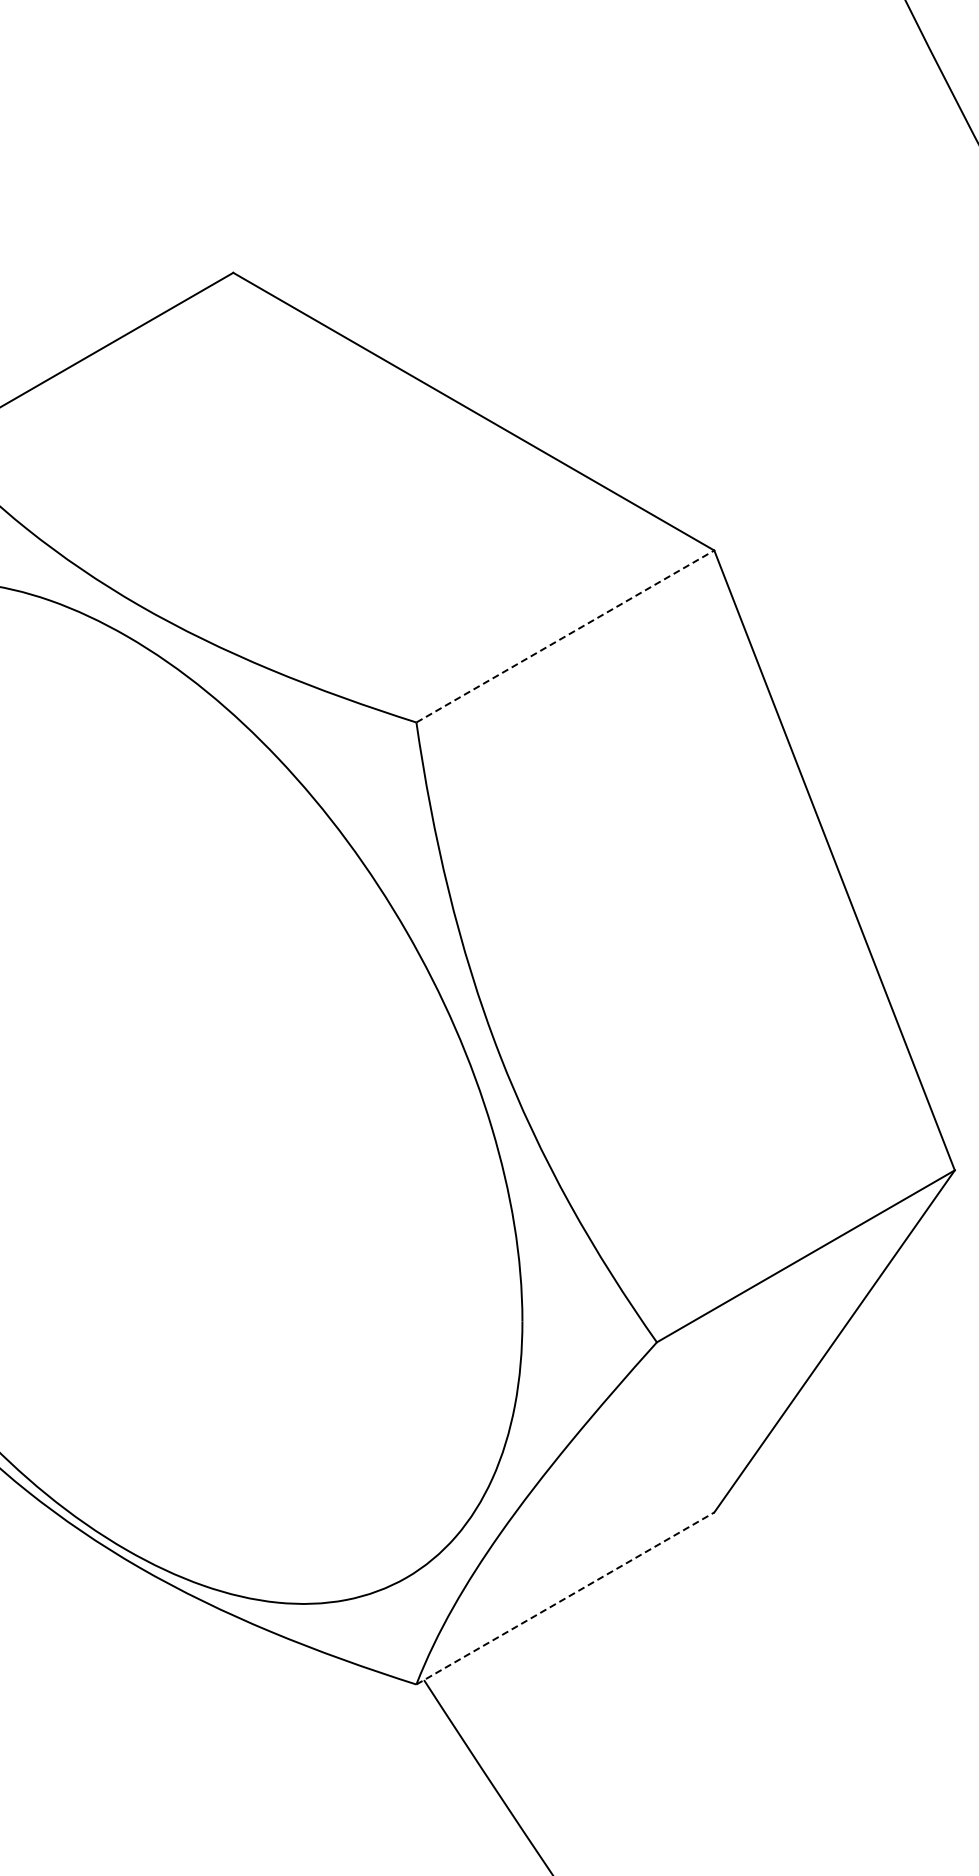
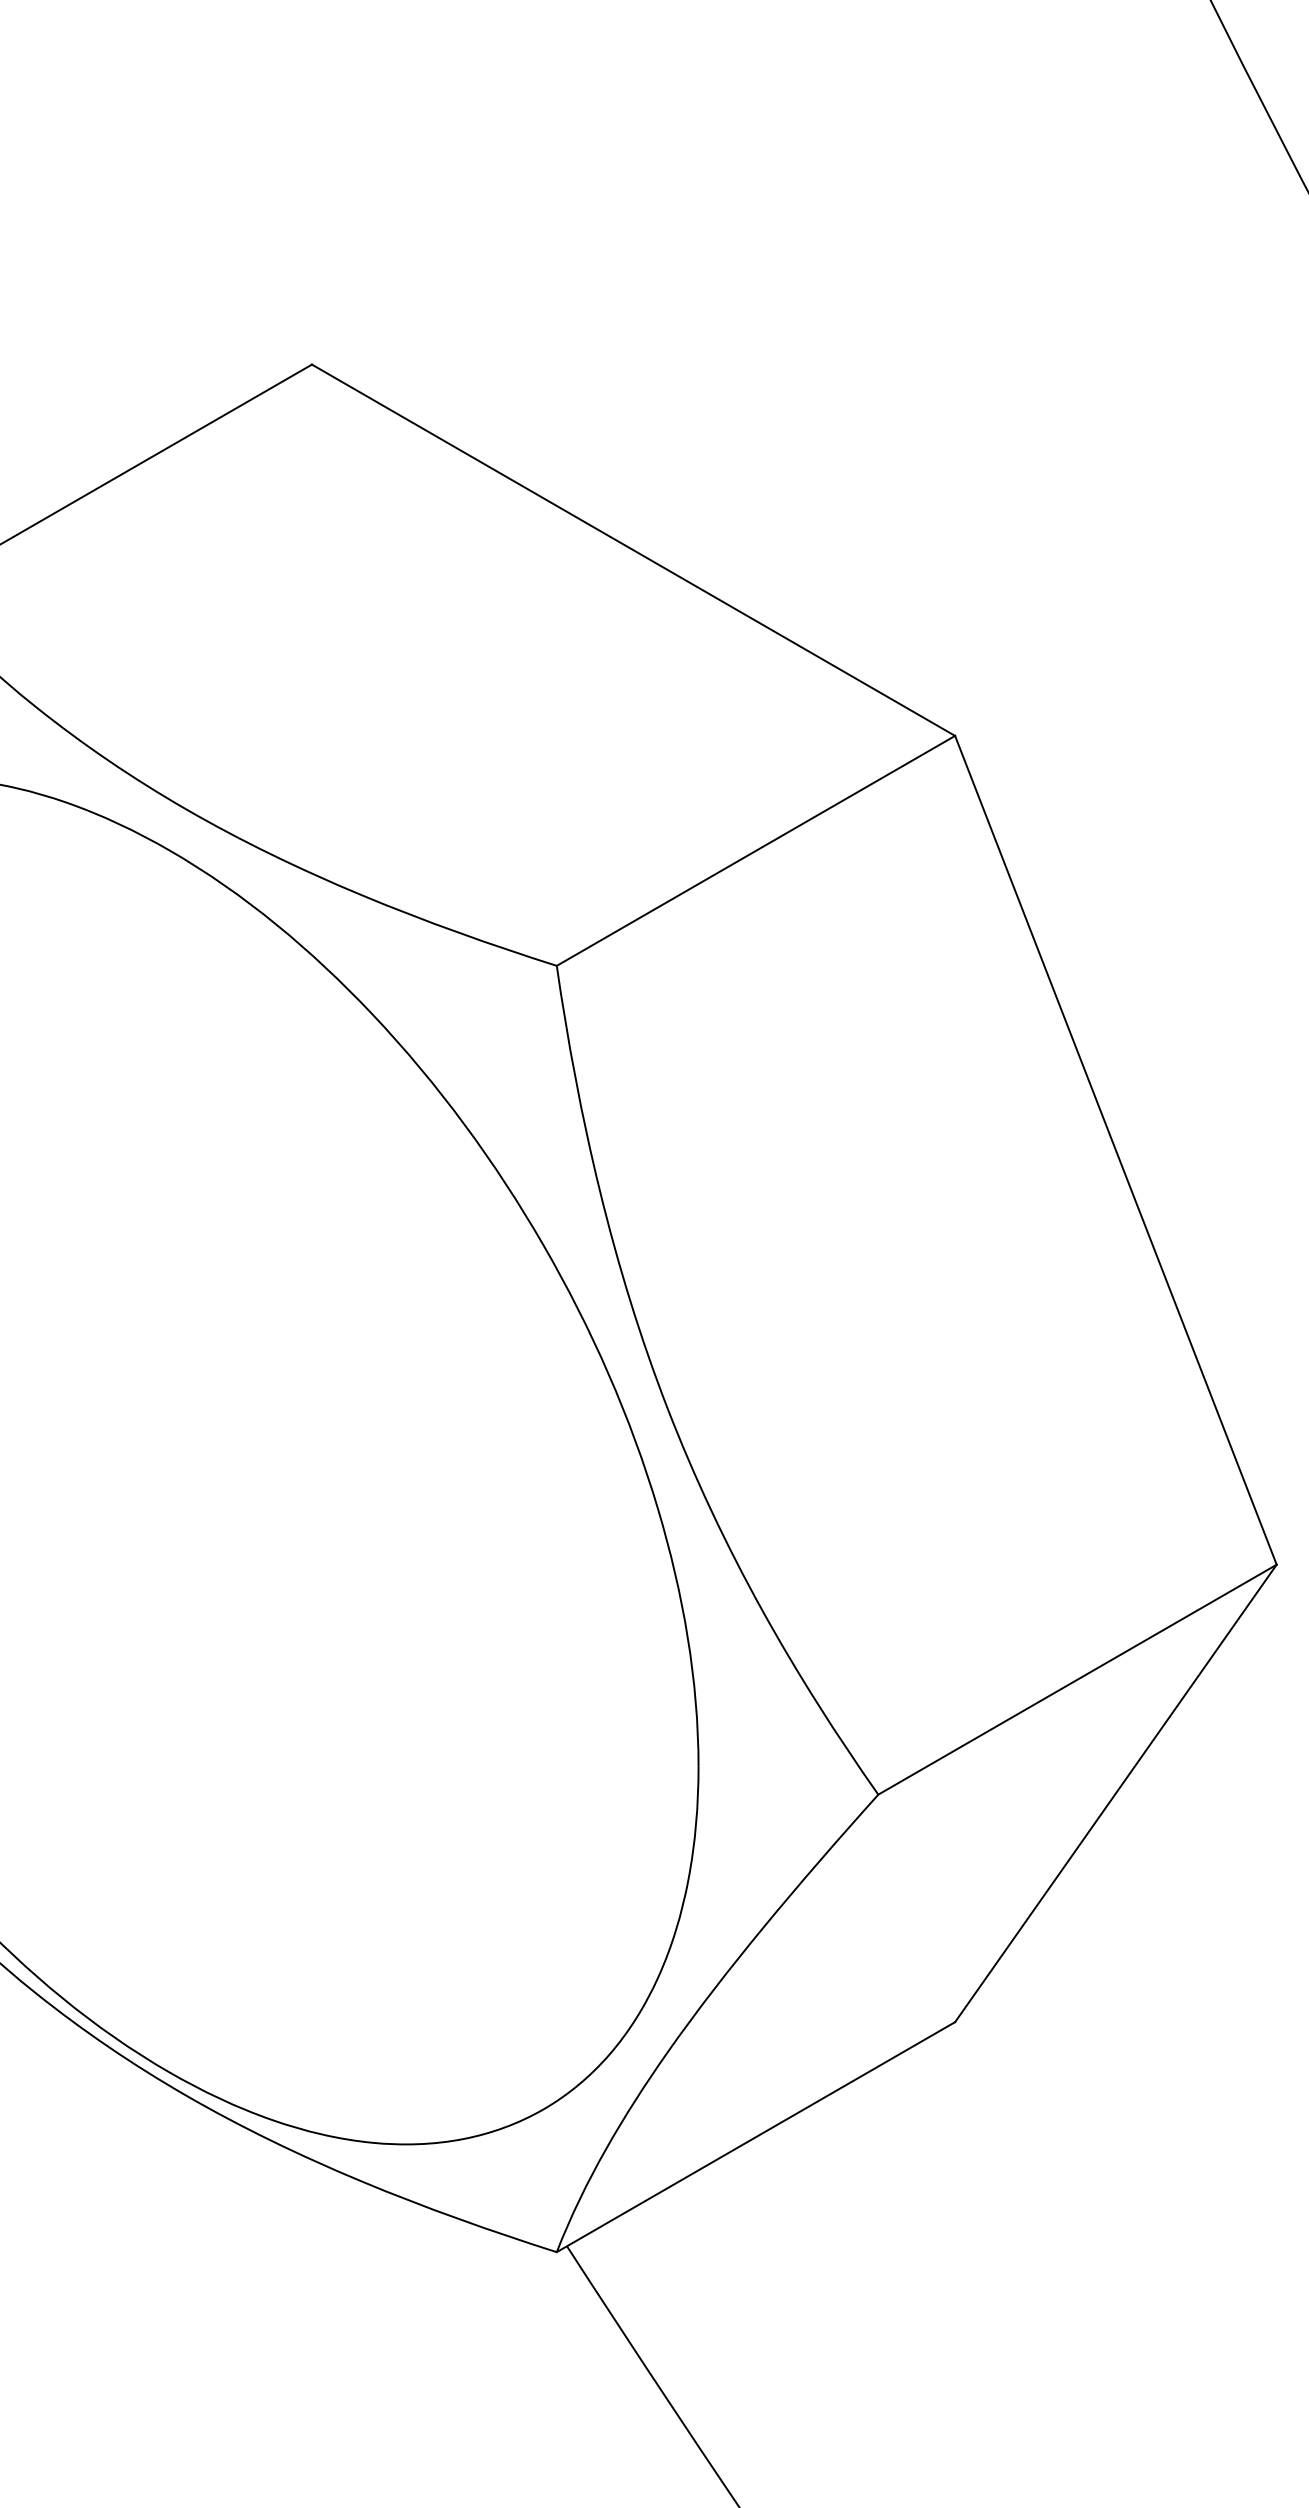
line: (565, 636) -> (756, 850), dashed -> solid
line: (565, 1598) -> (756, 2137), dashed -> solid

